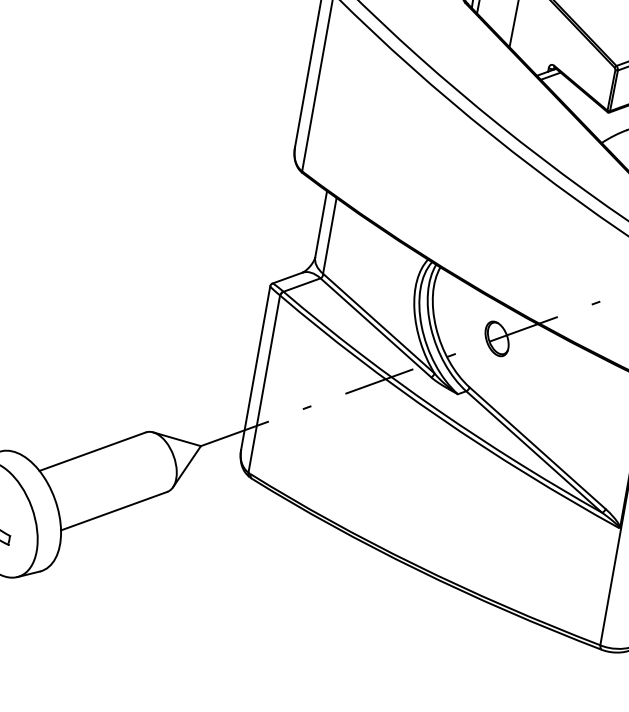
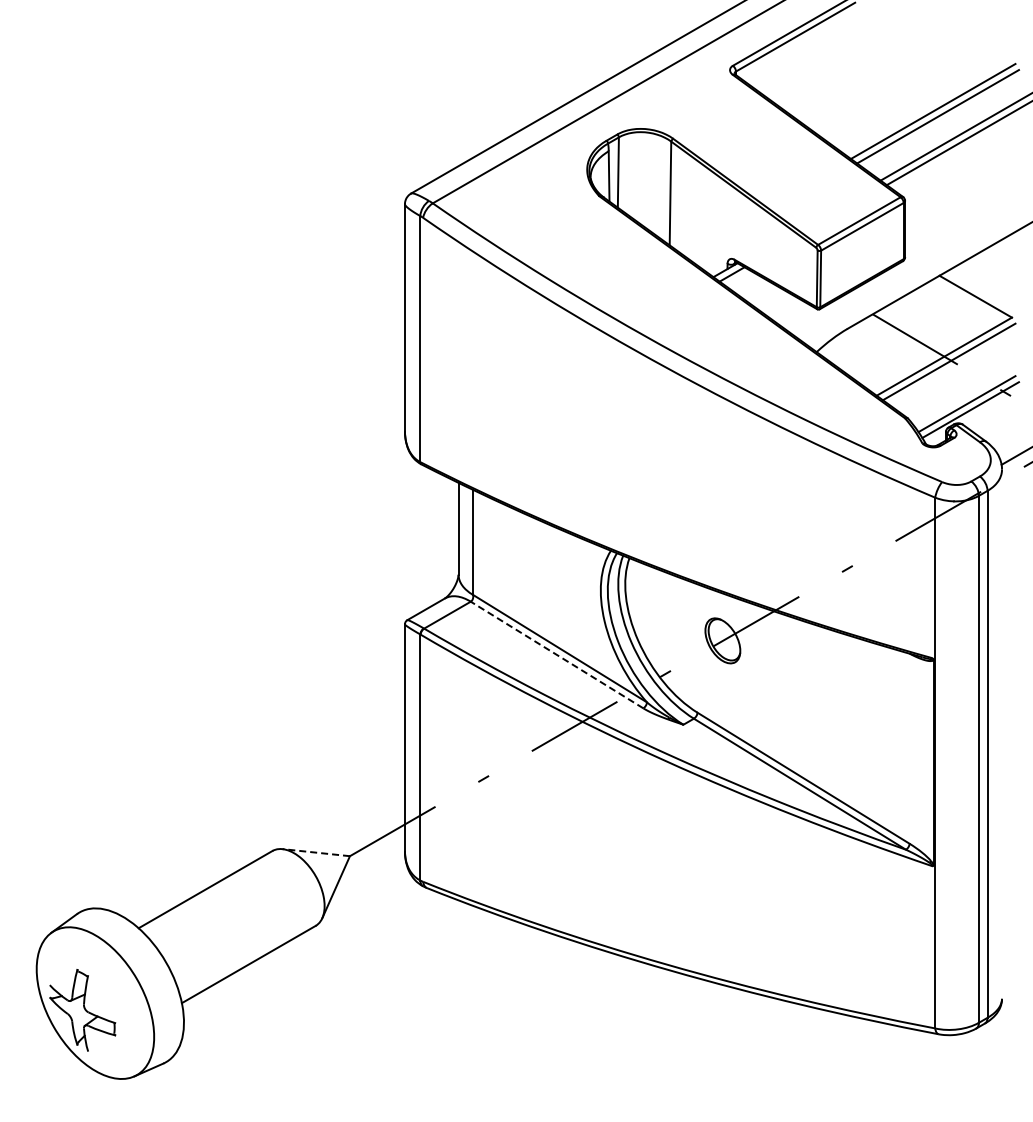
line: (375, 327) -> (556, 654), solid -> dashed
line: (177, 439) -> (316, 852), solid -> dashed

